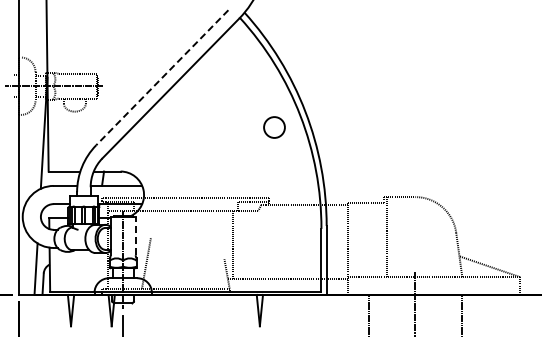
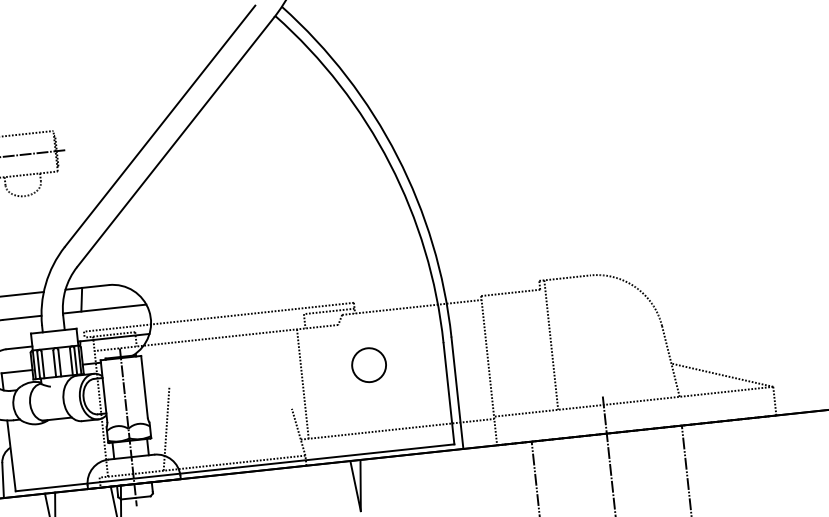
line: (161, 78) -> (158, 127), dashed -> solid
circle: (274, 127) -> (369, 365), moved
line: (135, 235) -> (144, 385), dashed -> solid

